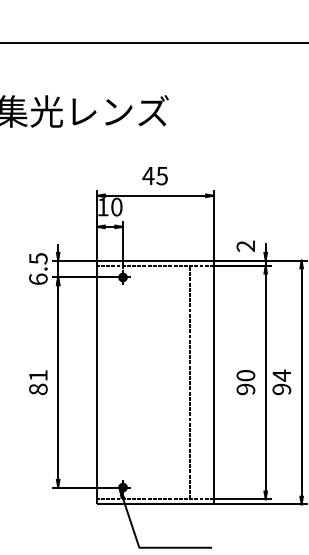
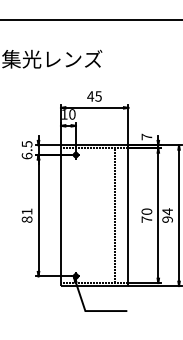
text: (245, 245) -> (146, 136), 2 -> 7
text: (245, 389) -> (146, 219), 90 -> 70

